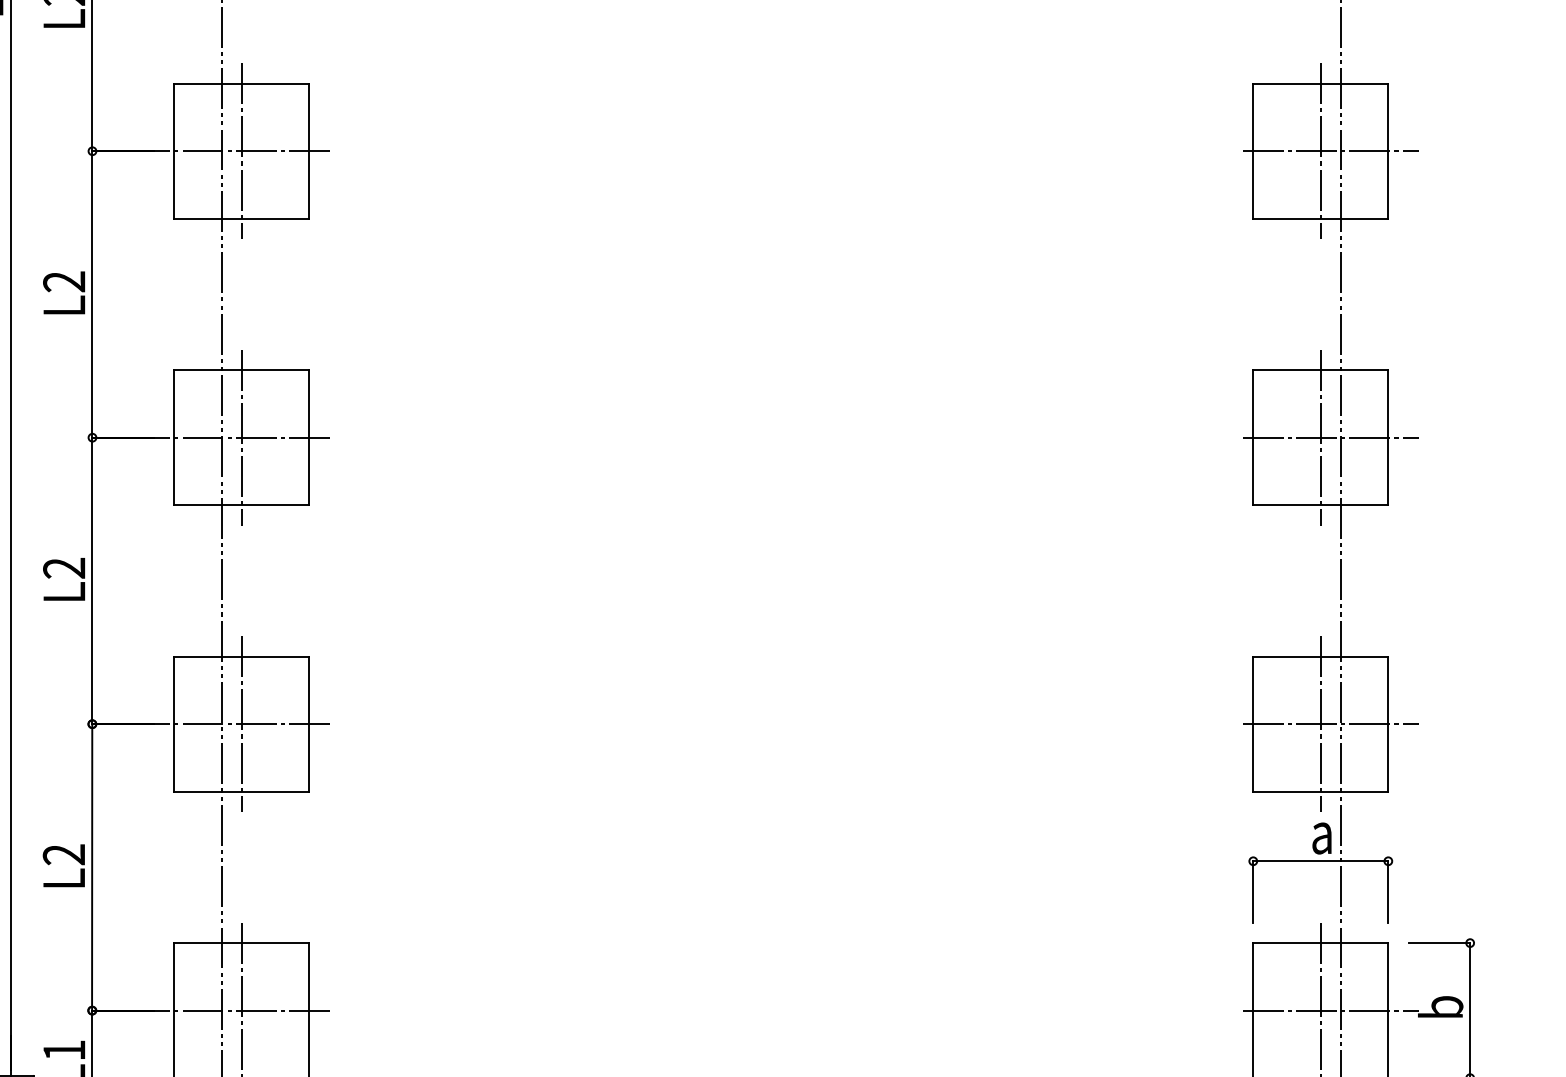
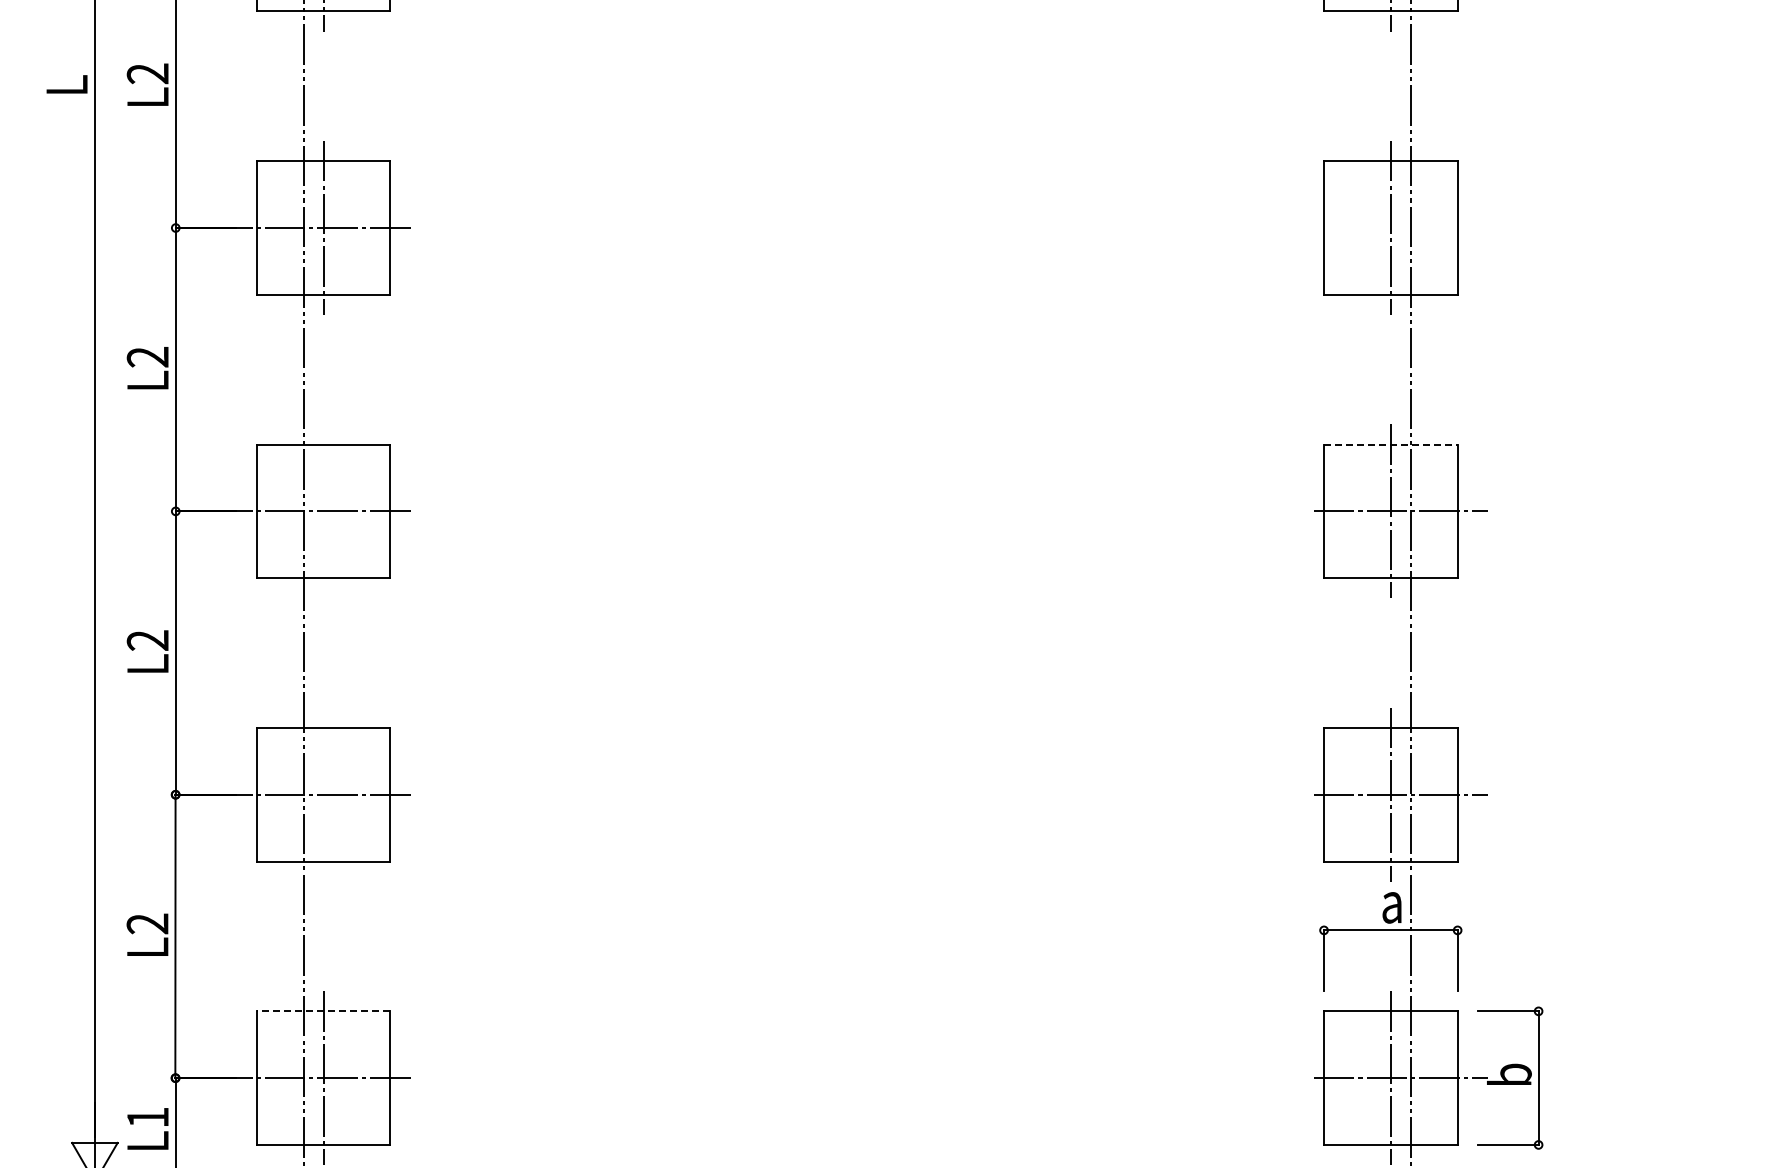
line: (1330, 151) -> (1400, 228), removed
line: (1320, 370) -> (1390, 444), solid -> dashed
line: (241, 437) -> (323, 511), removed
line: (241, 723) -> (323, 794), removed
line: (241, 943) -> (323, 1011), solid -> dashed

